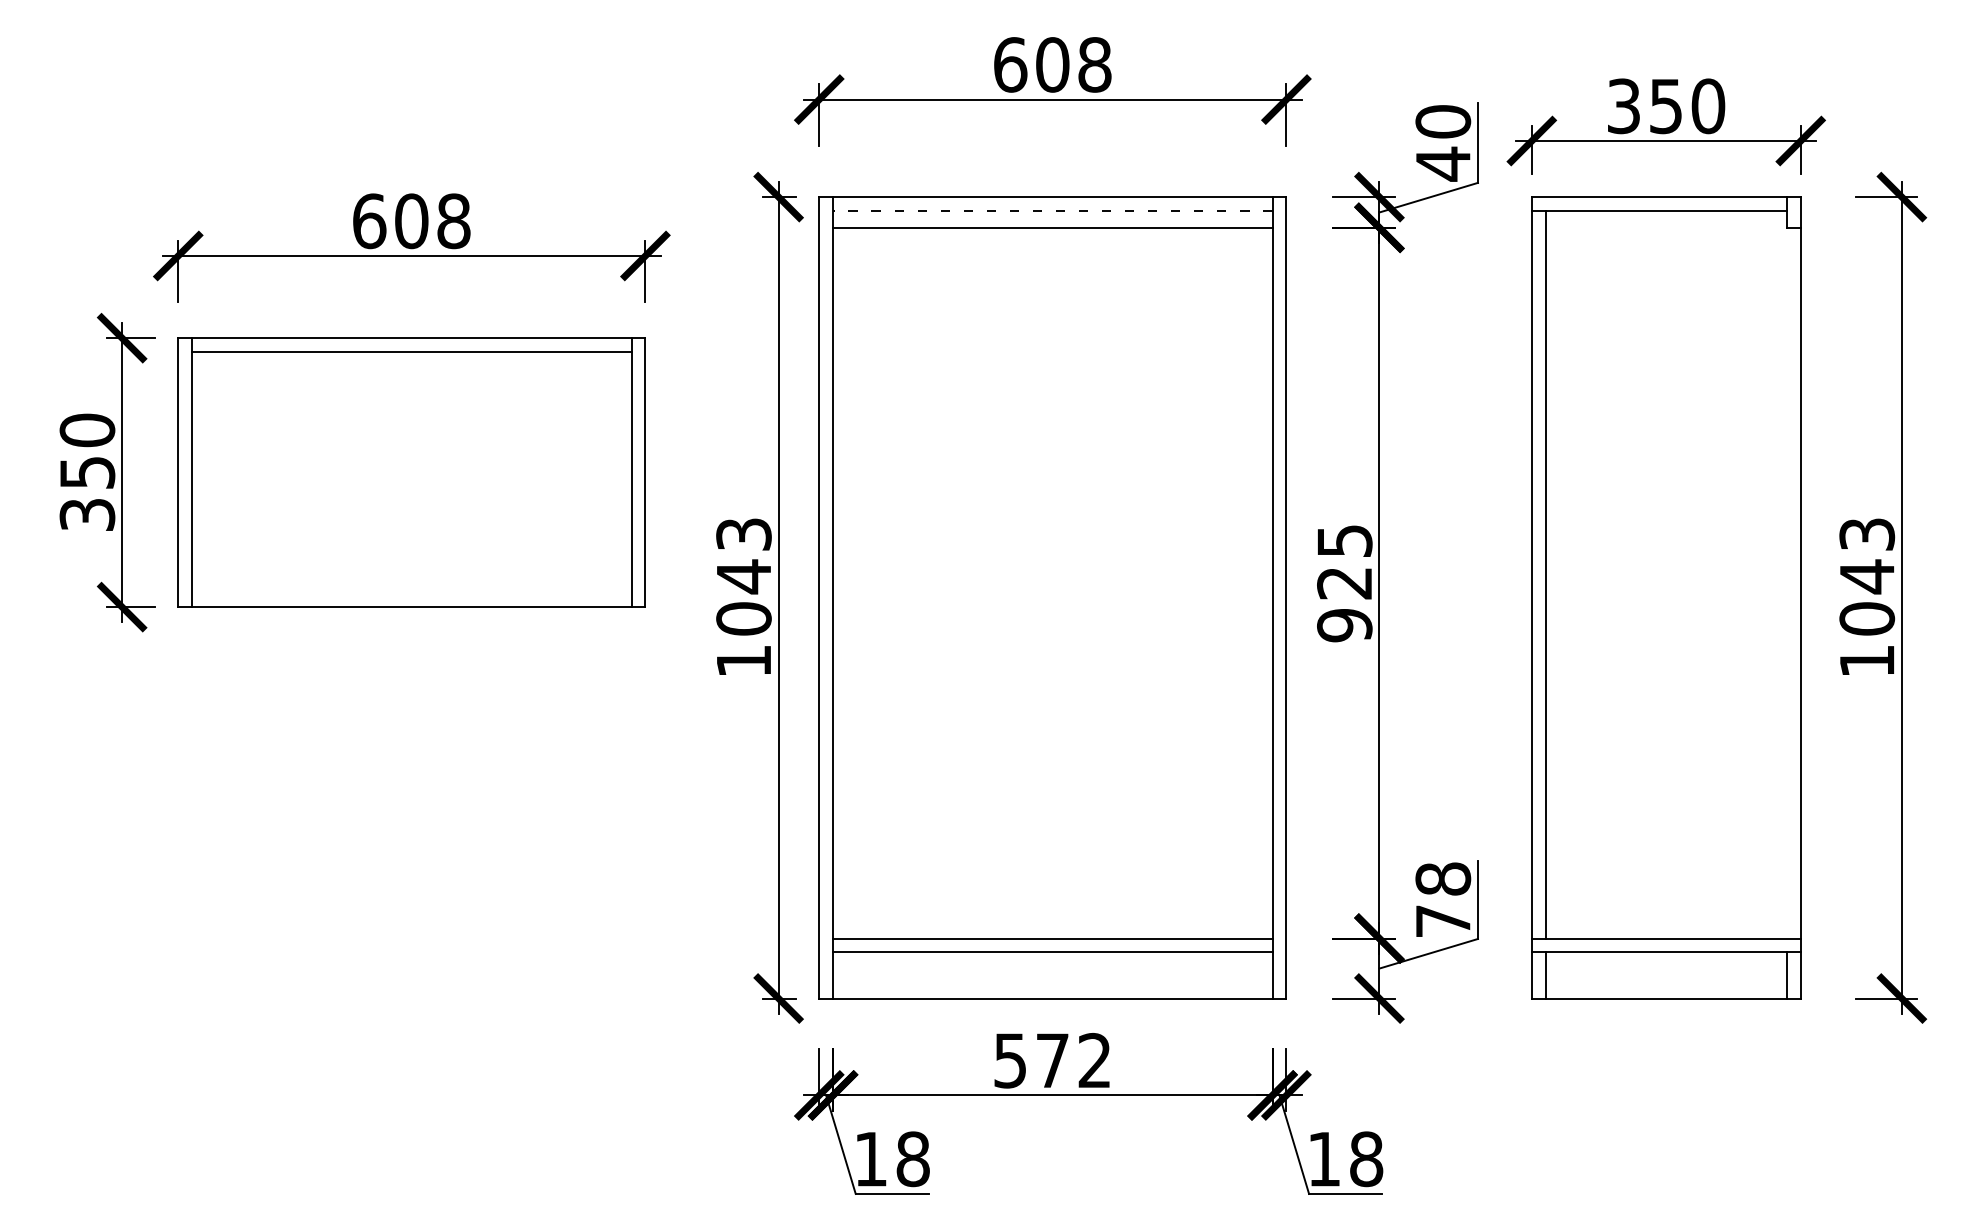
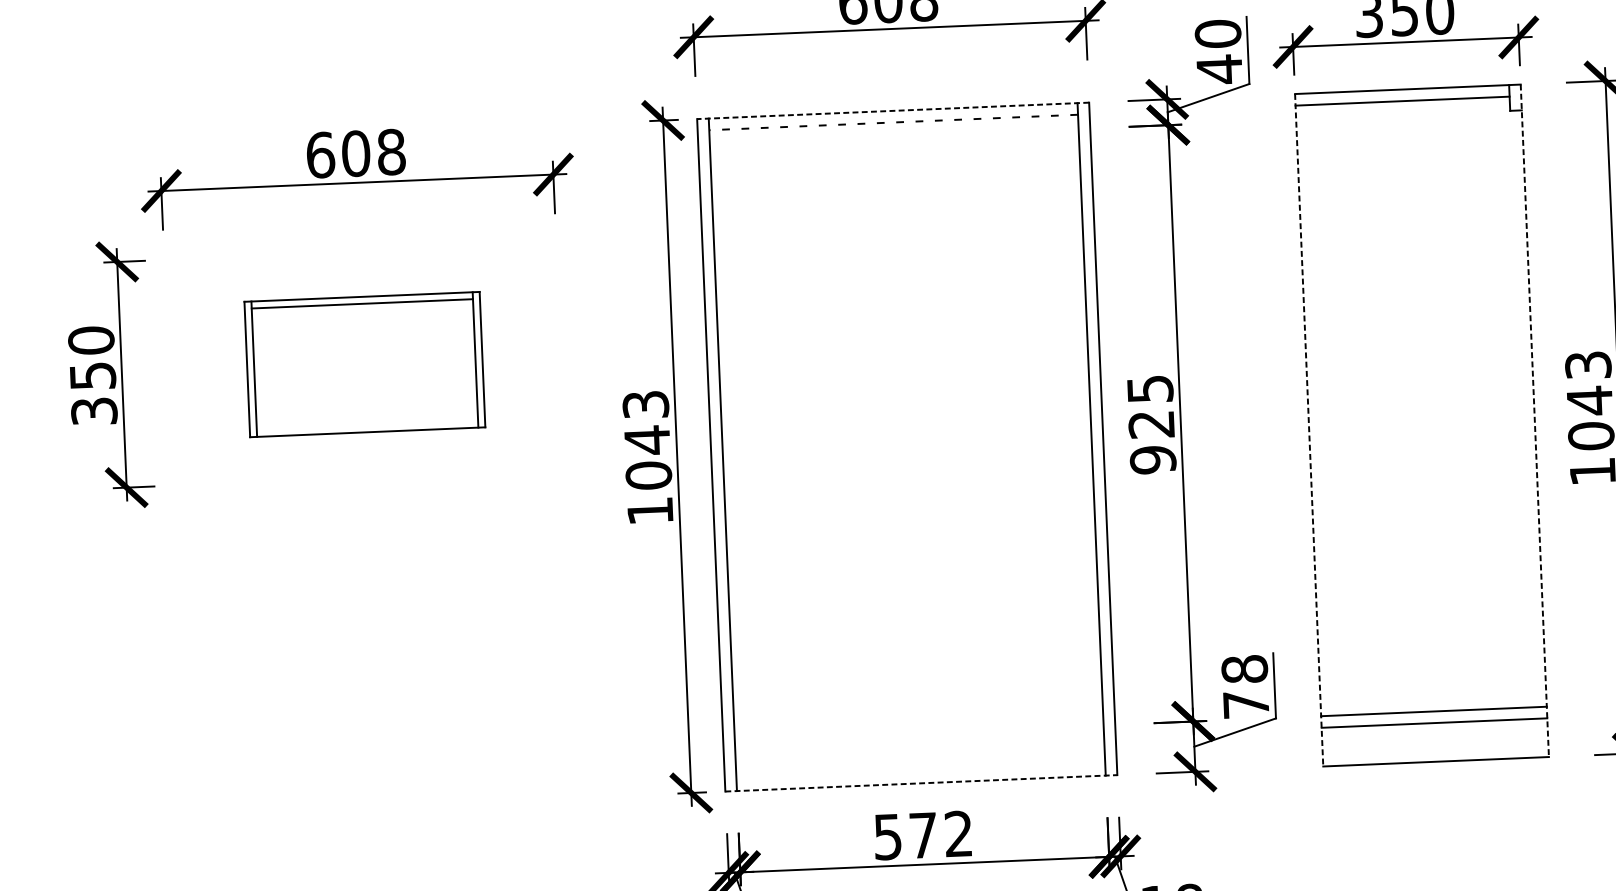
line: (1052, 197) -> (892, 111), solid -> dashed
line: (1052, 227) -> (893, 136), removed
part: (411, 472) -> (364, 364), size x0.6
line: (1545, 574) -> (1319, 410), removed
line: (1531, 597) -> (1308, 430), solid -> dashed
line: (1800, 597) -> (1534, 420), solid -> dashed
line: (1052, 938) -> (918, 732), removed
line: (1052, 952) -> (919, 744), removed
line: (1545, 975) -> (1333, 746), removed
line: (1786, 975) -> (1536, 738), removed
line: (1052, 998) -> (921, 783), solid -> dashed

